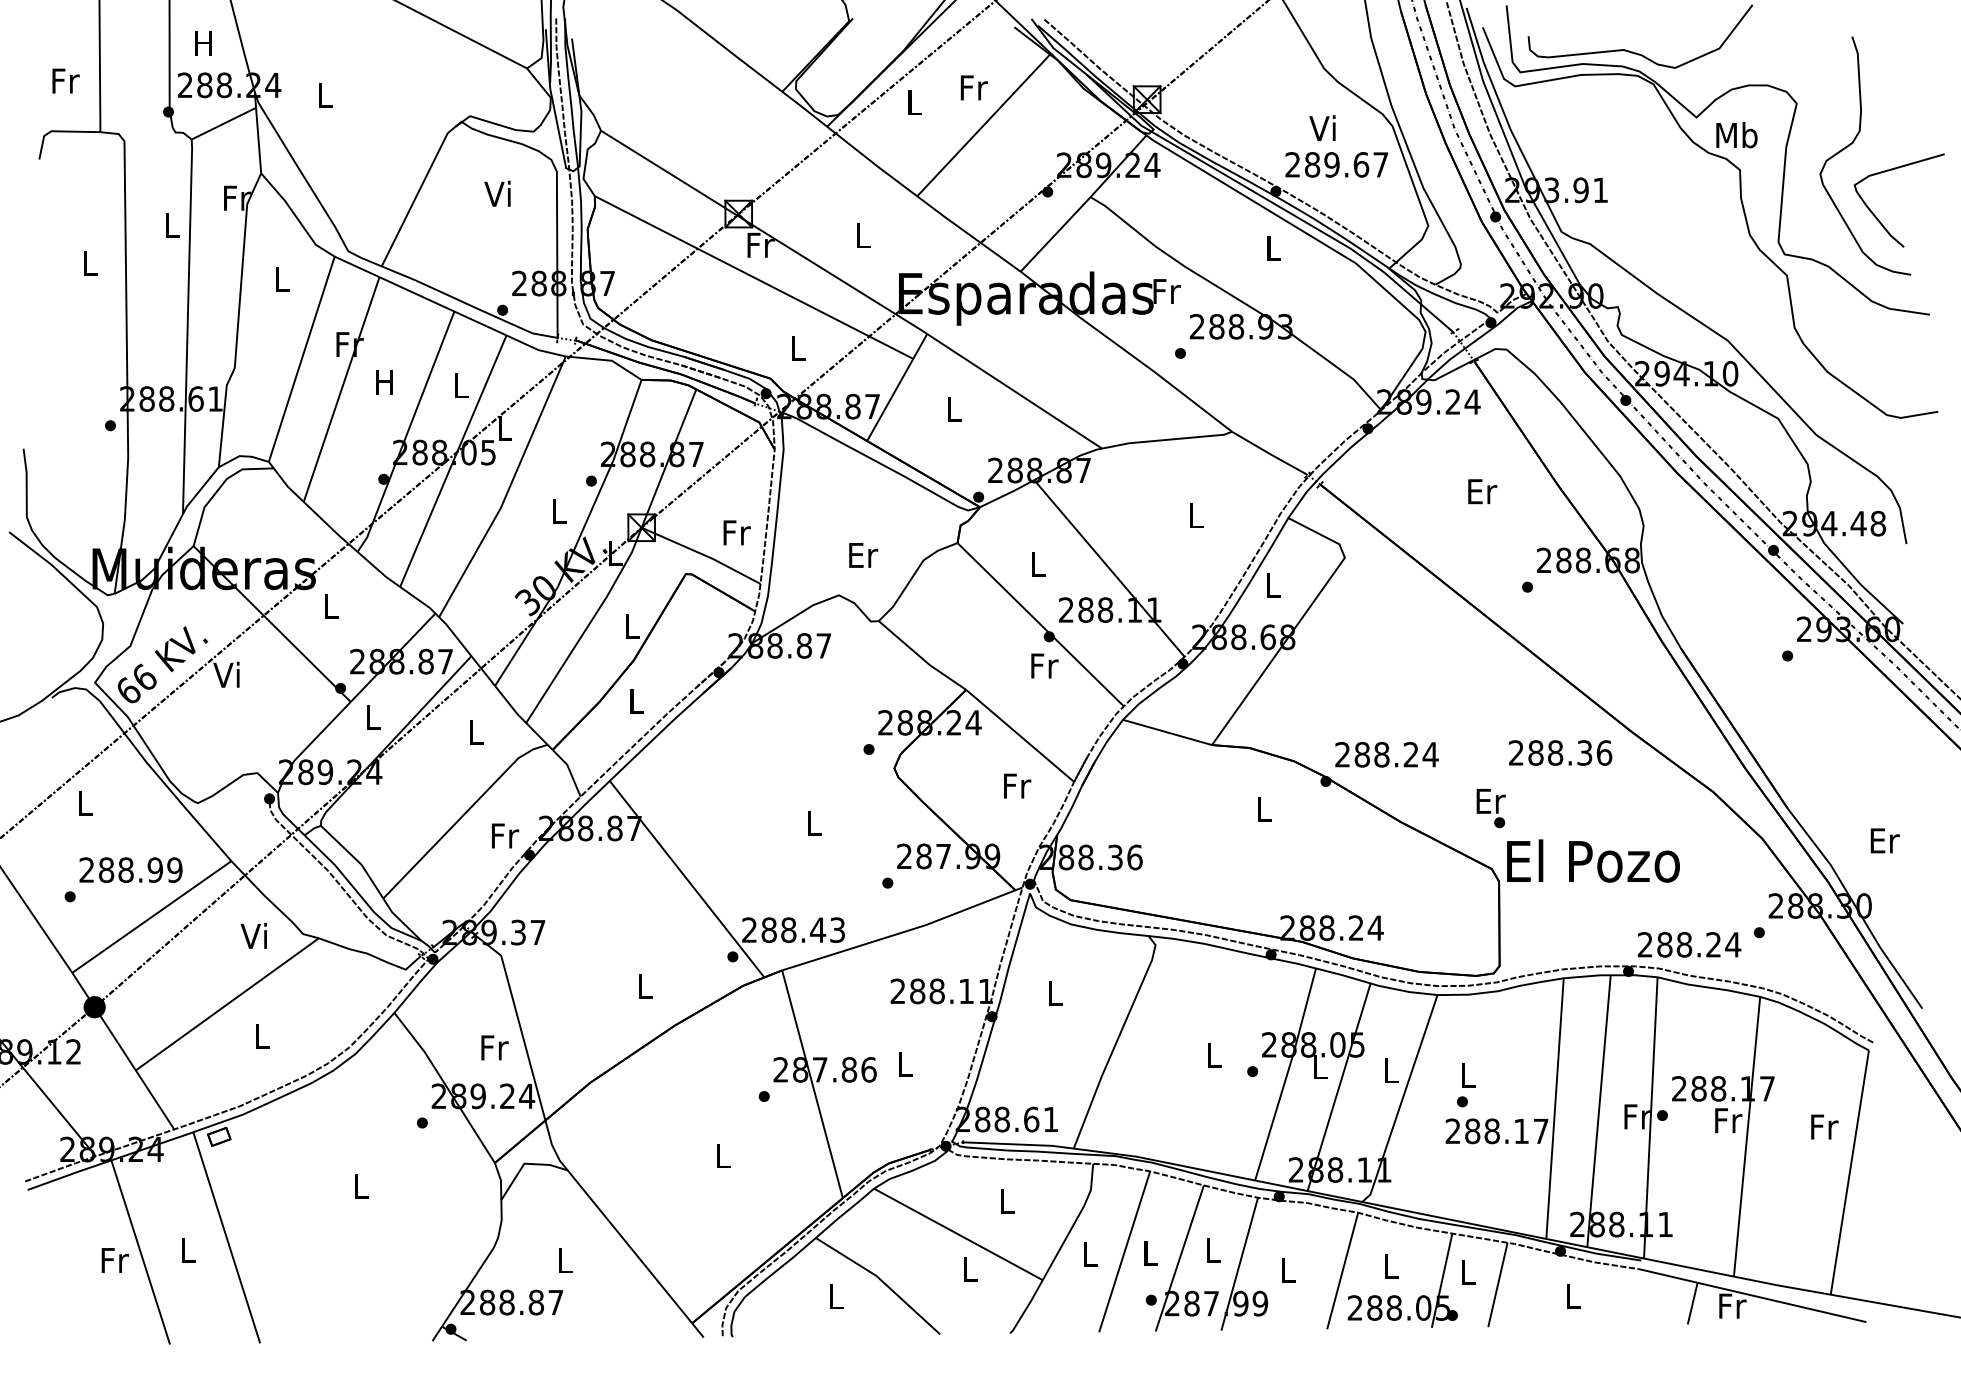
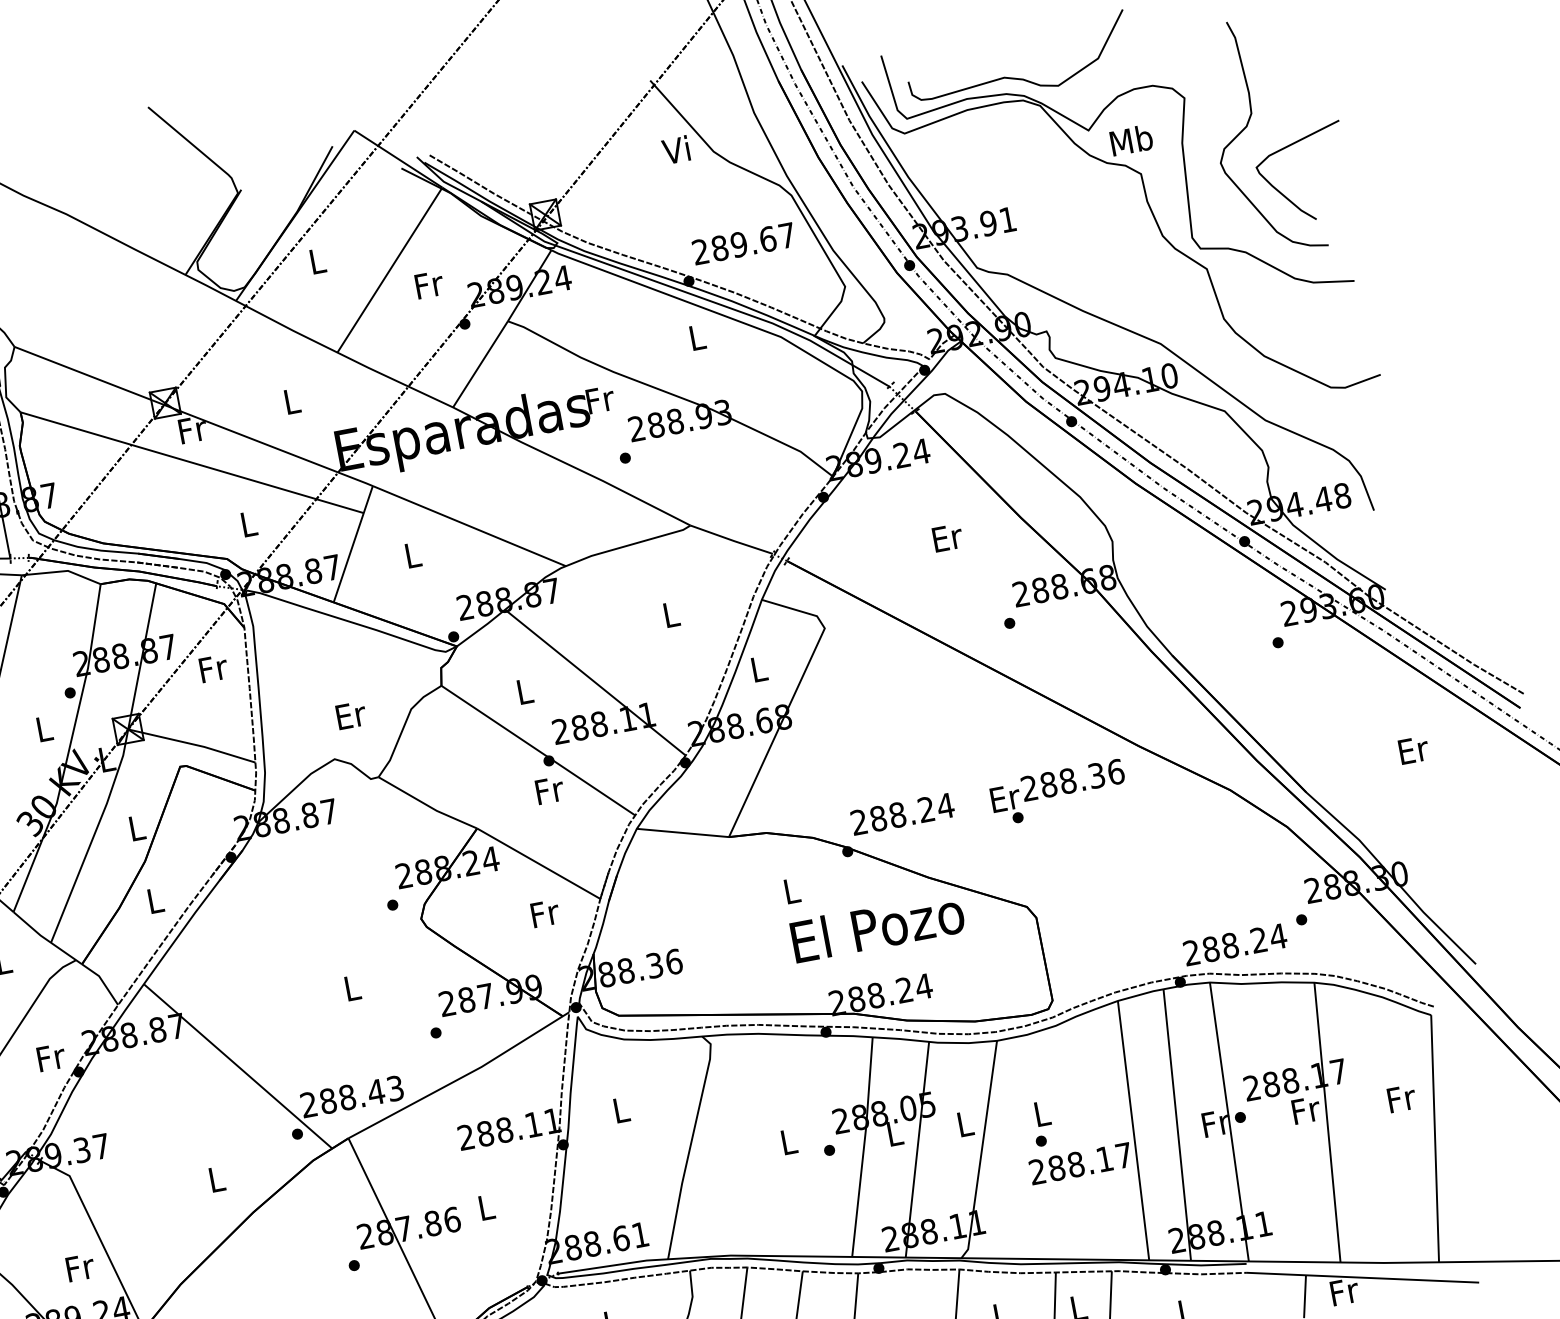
text: (974, 87) -> (429, 284), moved
text: (1322, 127) -> (675, 149), moved
text: (736, 532) -> (213, 668), moved
text: (1490, 808) -> (1006, 805), moved
text: (1884, 840) -> (1413, 749), moved
text: (1593, 860) -> (877, 926), moved

